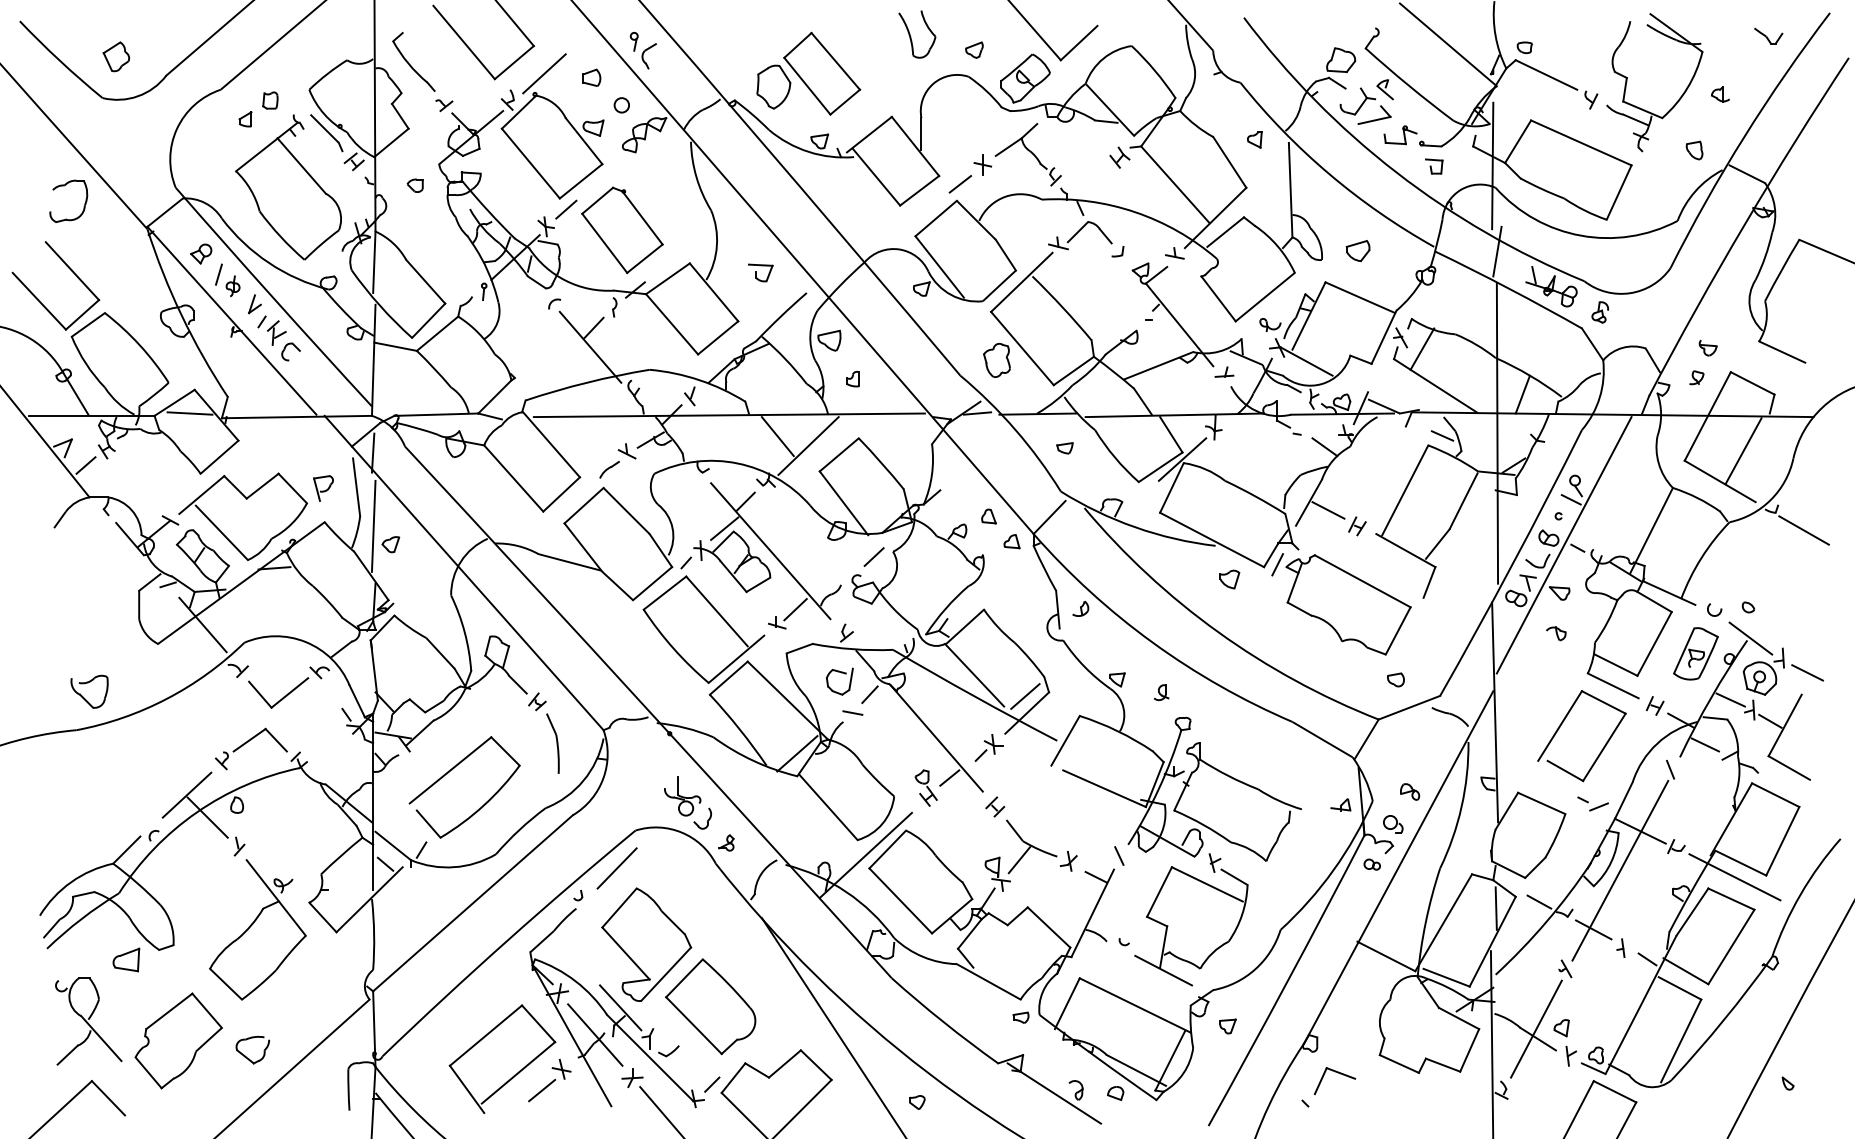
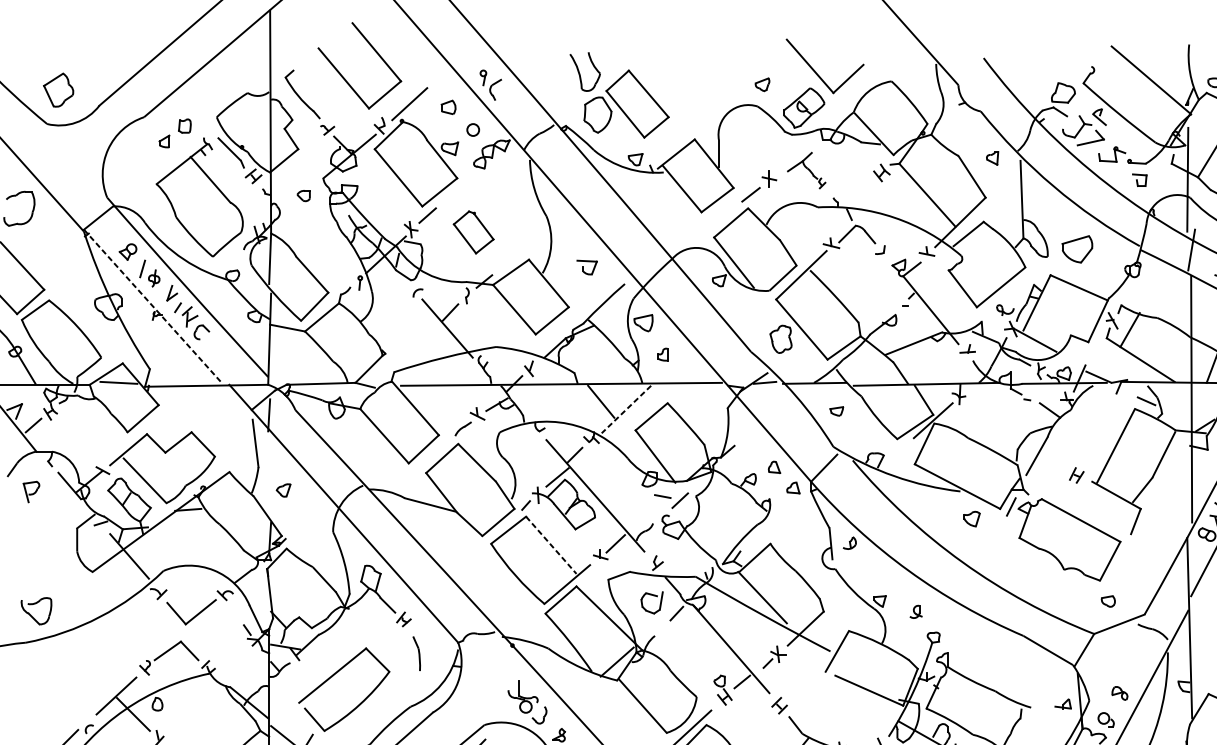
part: (911, 36) -> (580, 73), moved
part: (115, 56) -> (57, 89), size x1.4
part: (1027, 154) -> (806, 170), size x0.7
part: (622, 229) -> (473, 231), size x0.6
part: (1357, 251) -> (1076, 249), size x1.6
line: (232, 321) -> (153, 307), solid -> dashed
line: (808, 446) -> (626, 409), solid -> dashed
part: (323, 488) -> (31, 491), moved
line: (1328, 510) -> (1053, 462), removed
line: (373, 525) -> (269, 474), removed
line: (717, 611) -> (551, 545), solid -> dashed
line: (1025, 696) -> (804, 615), removed
line: (852, 712) -> (662, 496), moved
part: (552, 743) -> (416, 653), size x0.7

